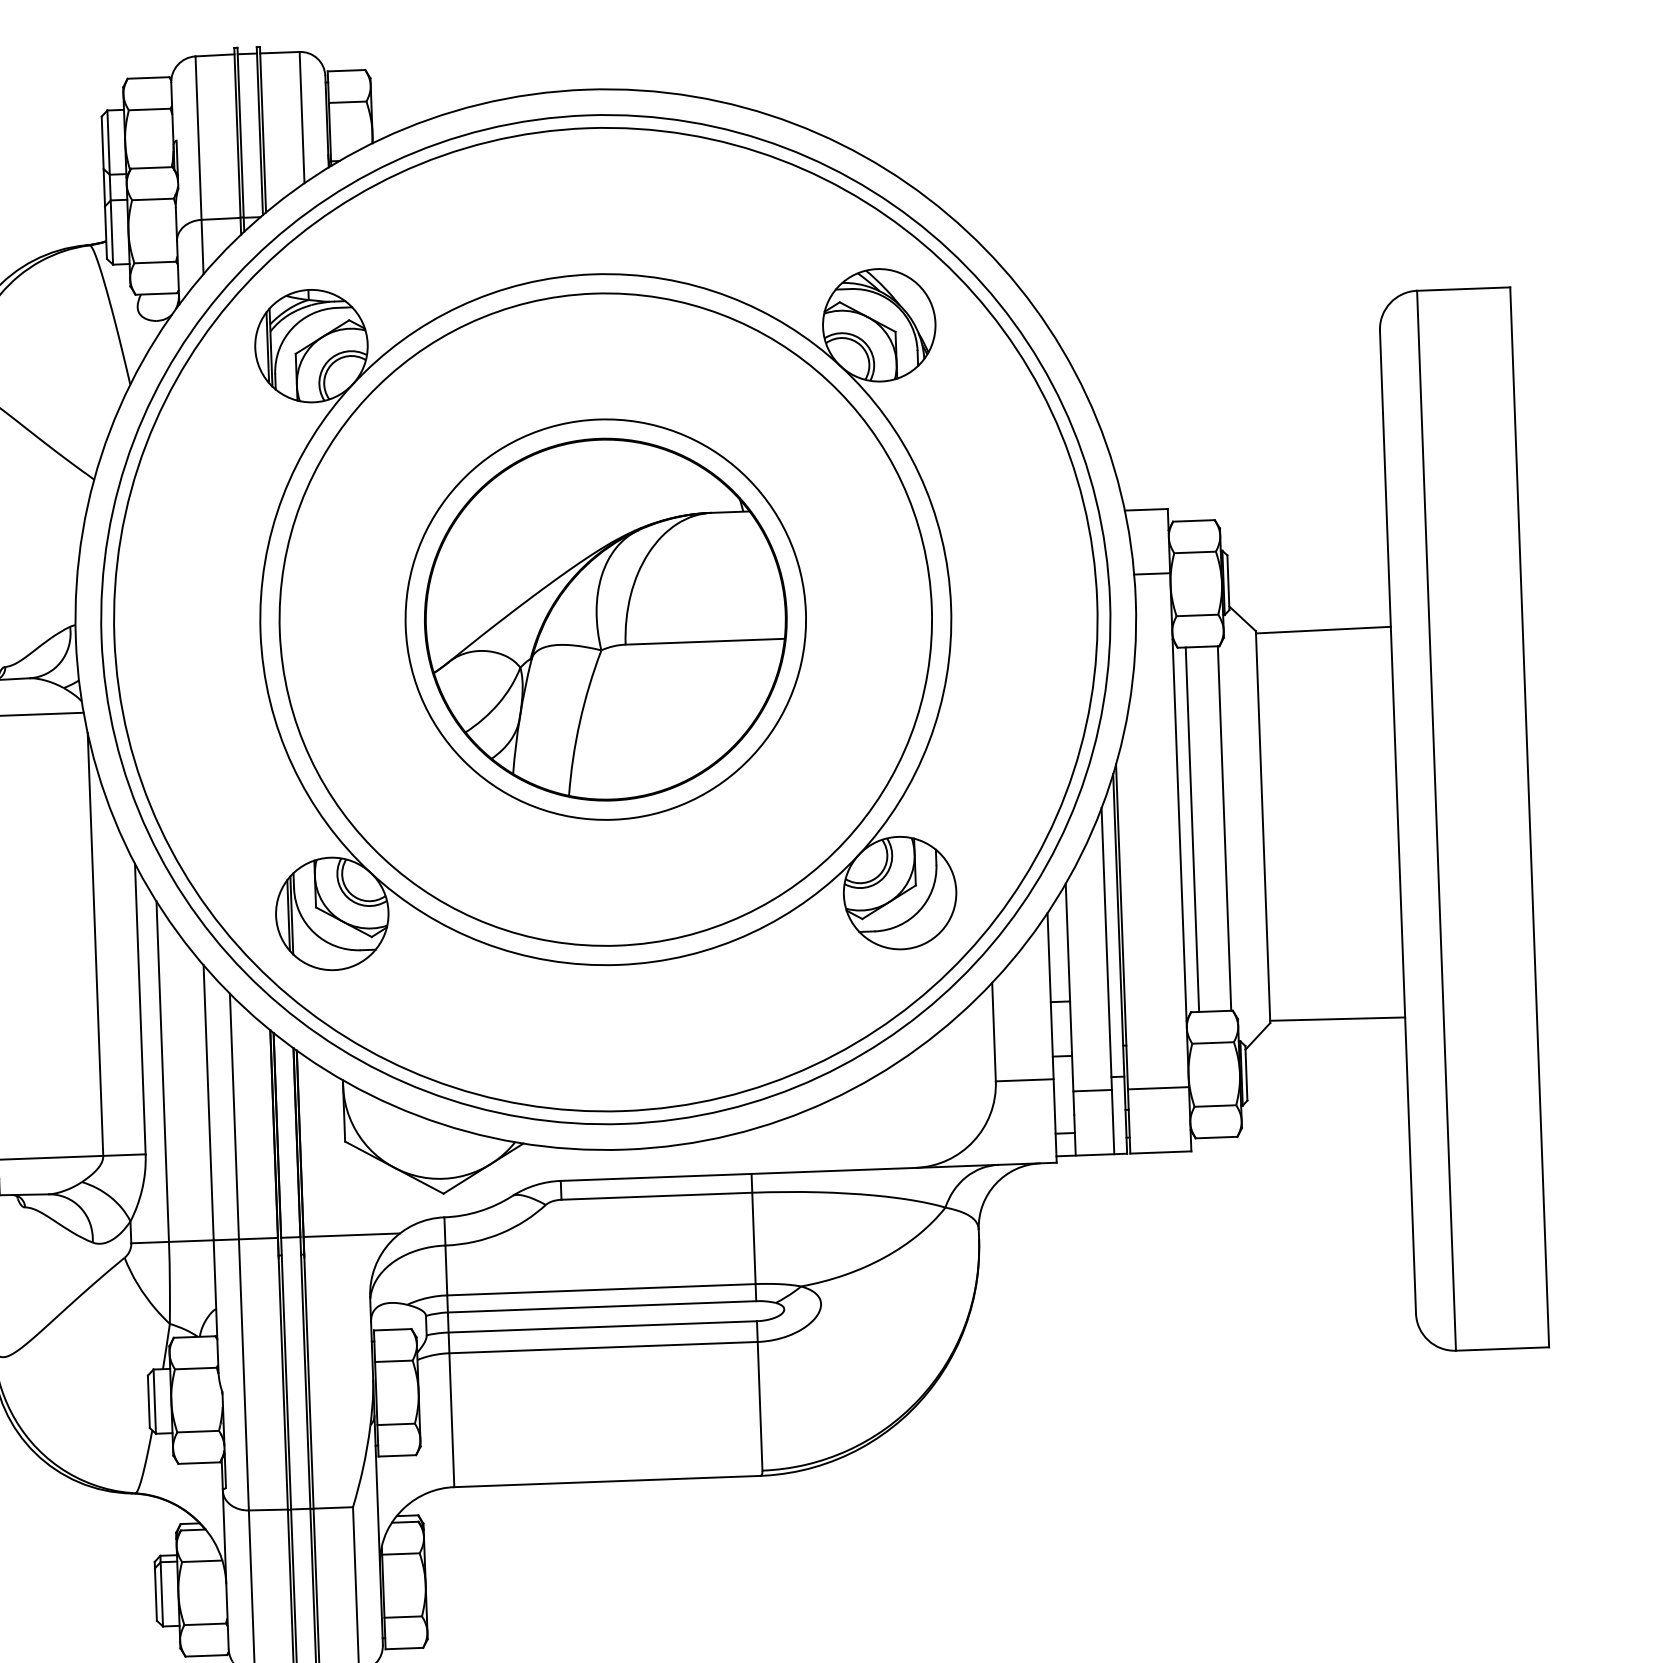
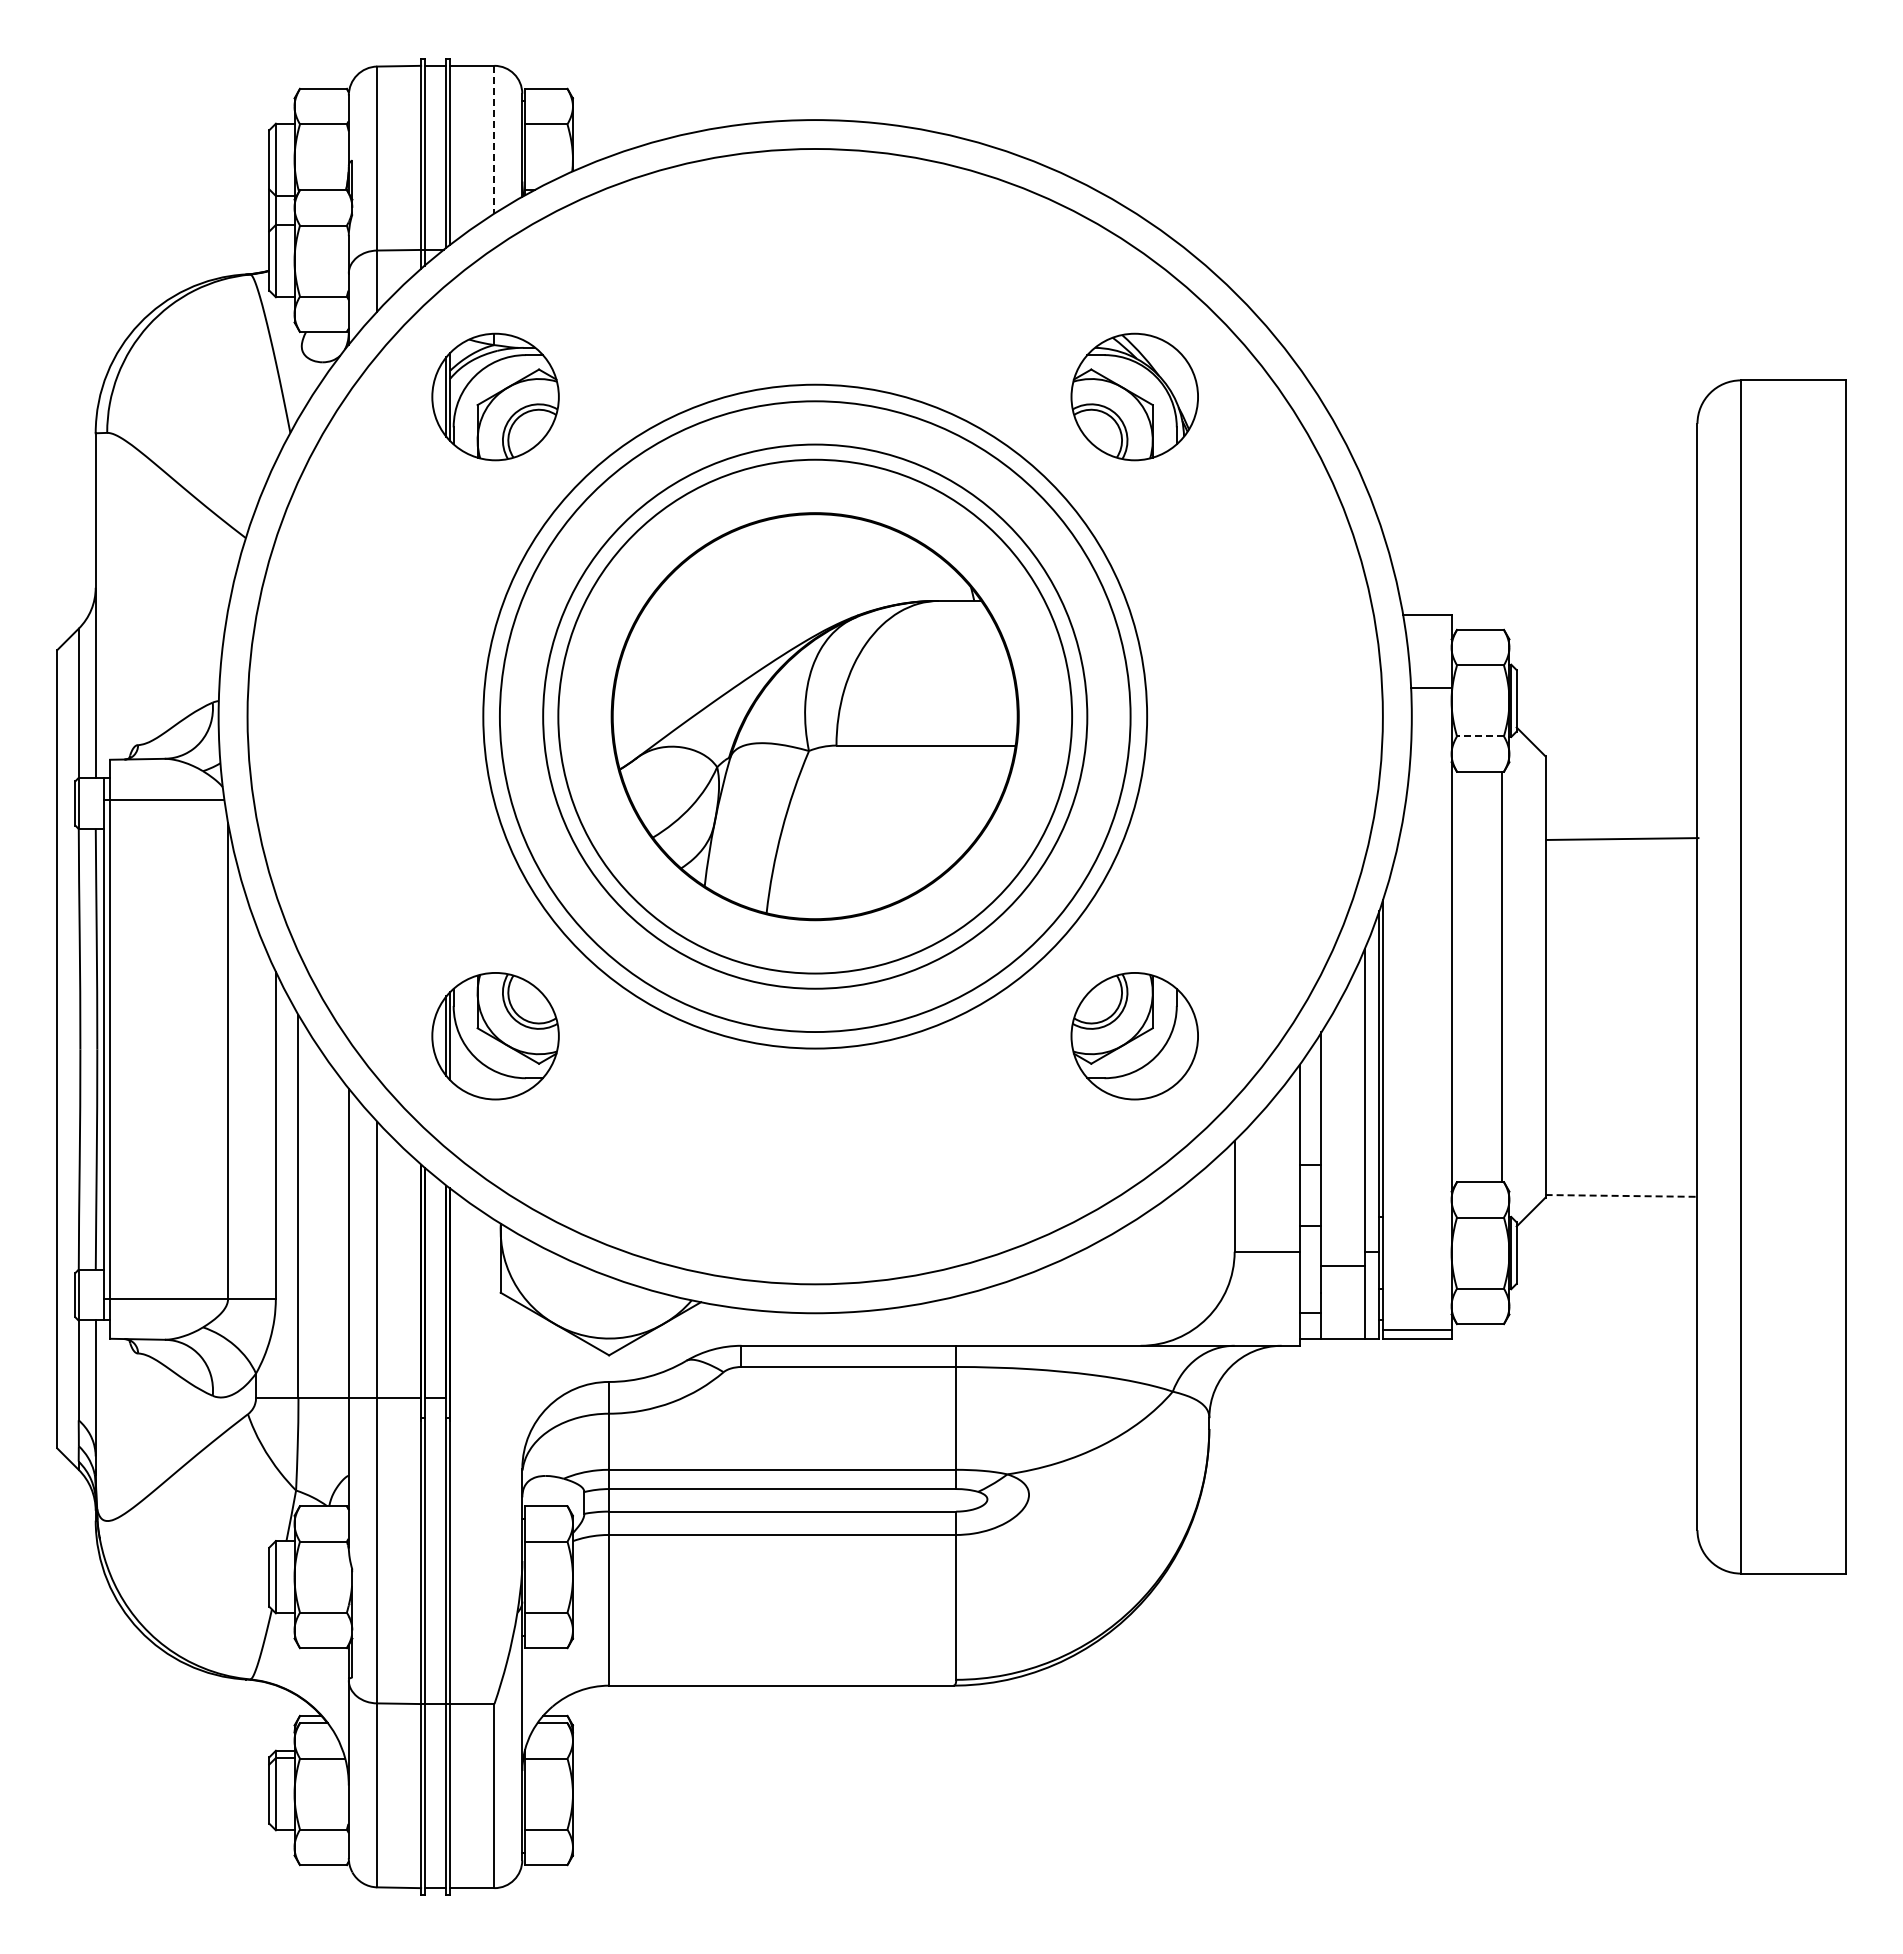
line: (302, 117) -> (494, 139), solid -> dashed
line: (1196, 615) -> (1479, 736), solid -> dashed
circle: (605, 619) -> (814, 716), size x0.7
circle: (605, 619) -> (814, 716), size x1.4
circle: (606, 619) -> (815, 716), size x0.6
circle: (606, 619) -> (815, 716), size x0.7
line: (1323, 629) -> (1622, 838), moved
line: (1192, 829) -> (1466, 976), removed
line: (1337, 1018) -> (1621, 1195), solid -> dashed
line: (1157, 1088) -> (1416, 1330), moved
line: (352, 1235) -> (504, 1398), removed

